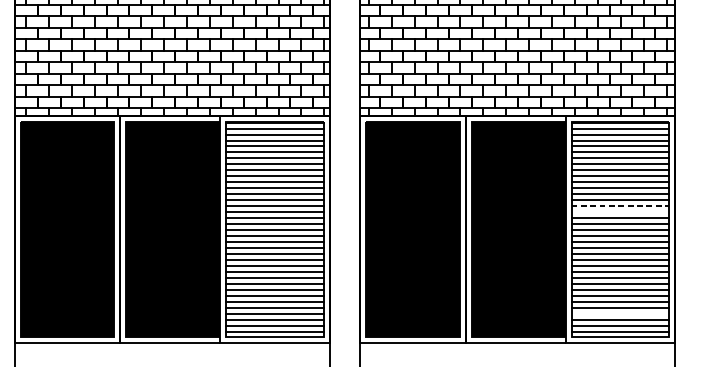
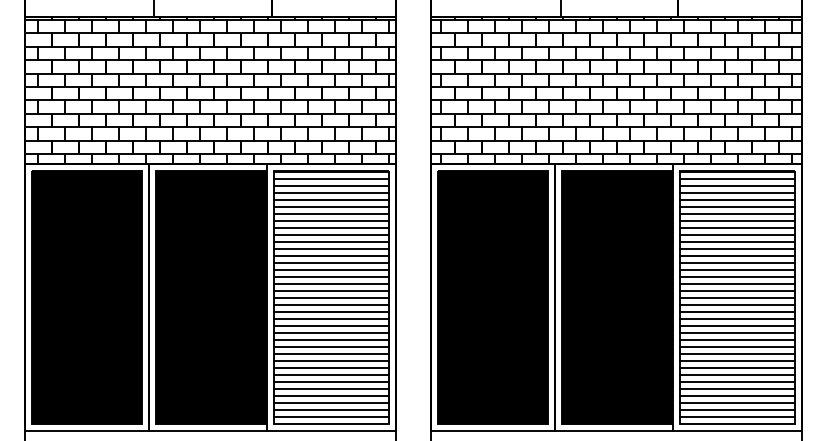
line: (620, 205) -> (737, 269), dashed -> solid
line: (620, 211) -> (737, 276), added
line: (620, 313) -> (737, 396), added

